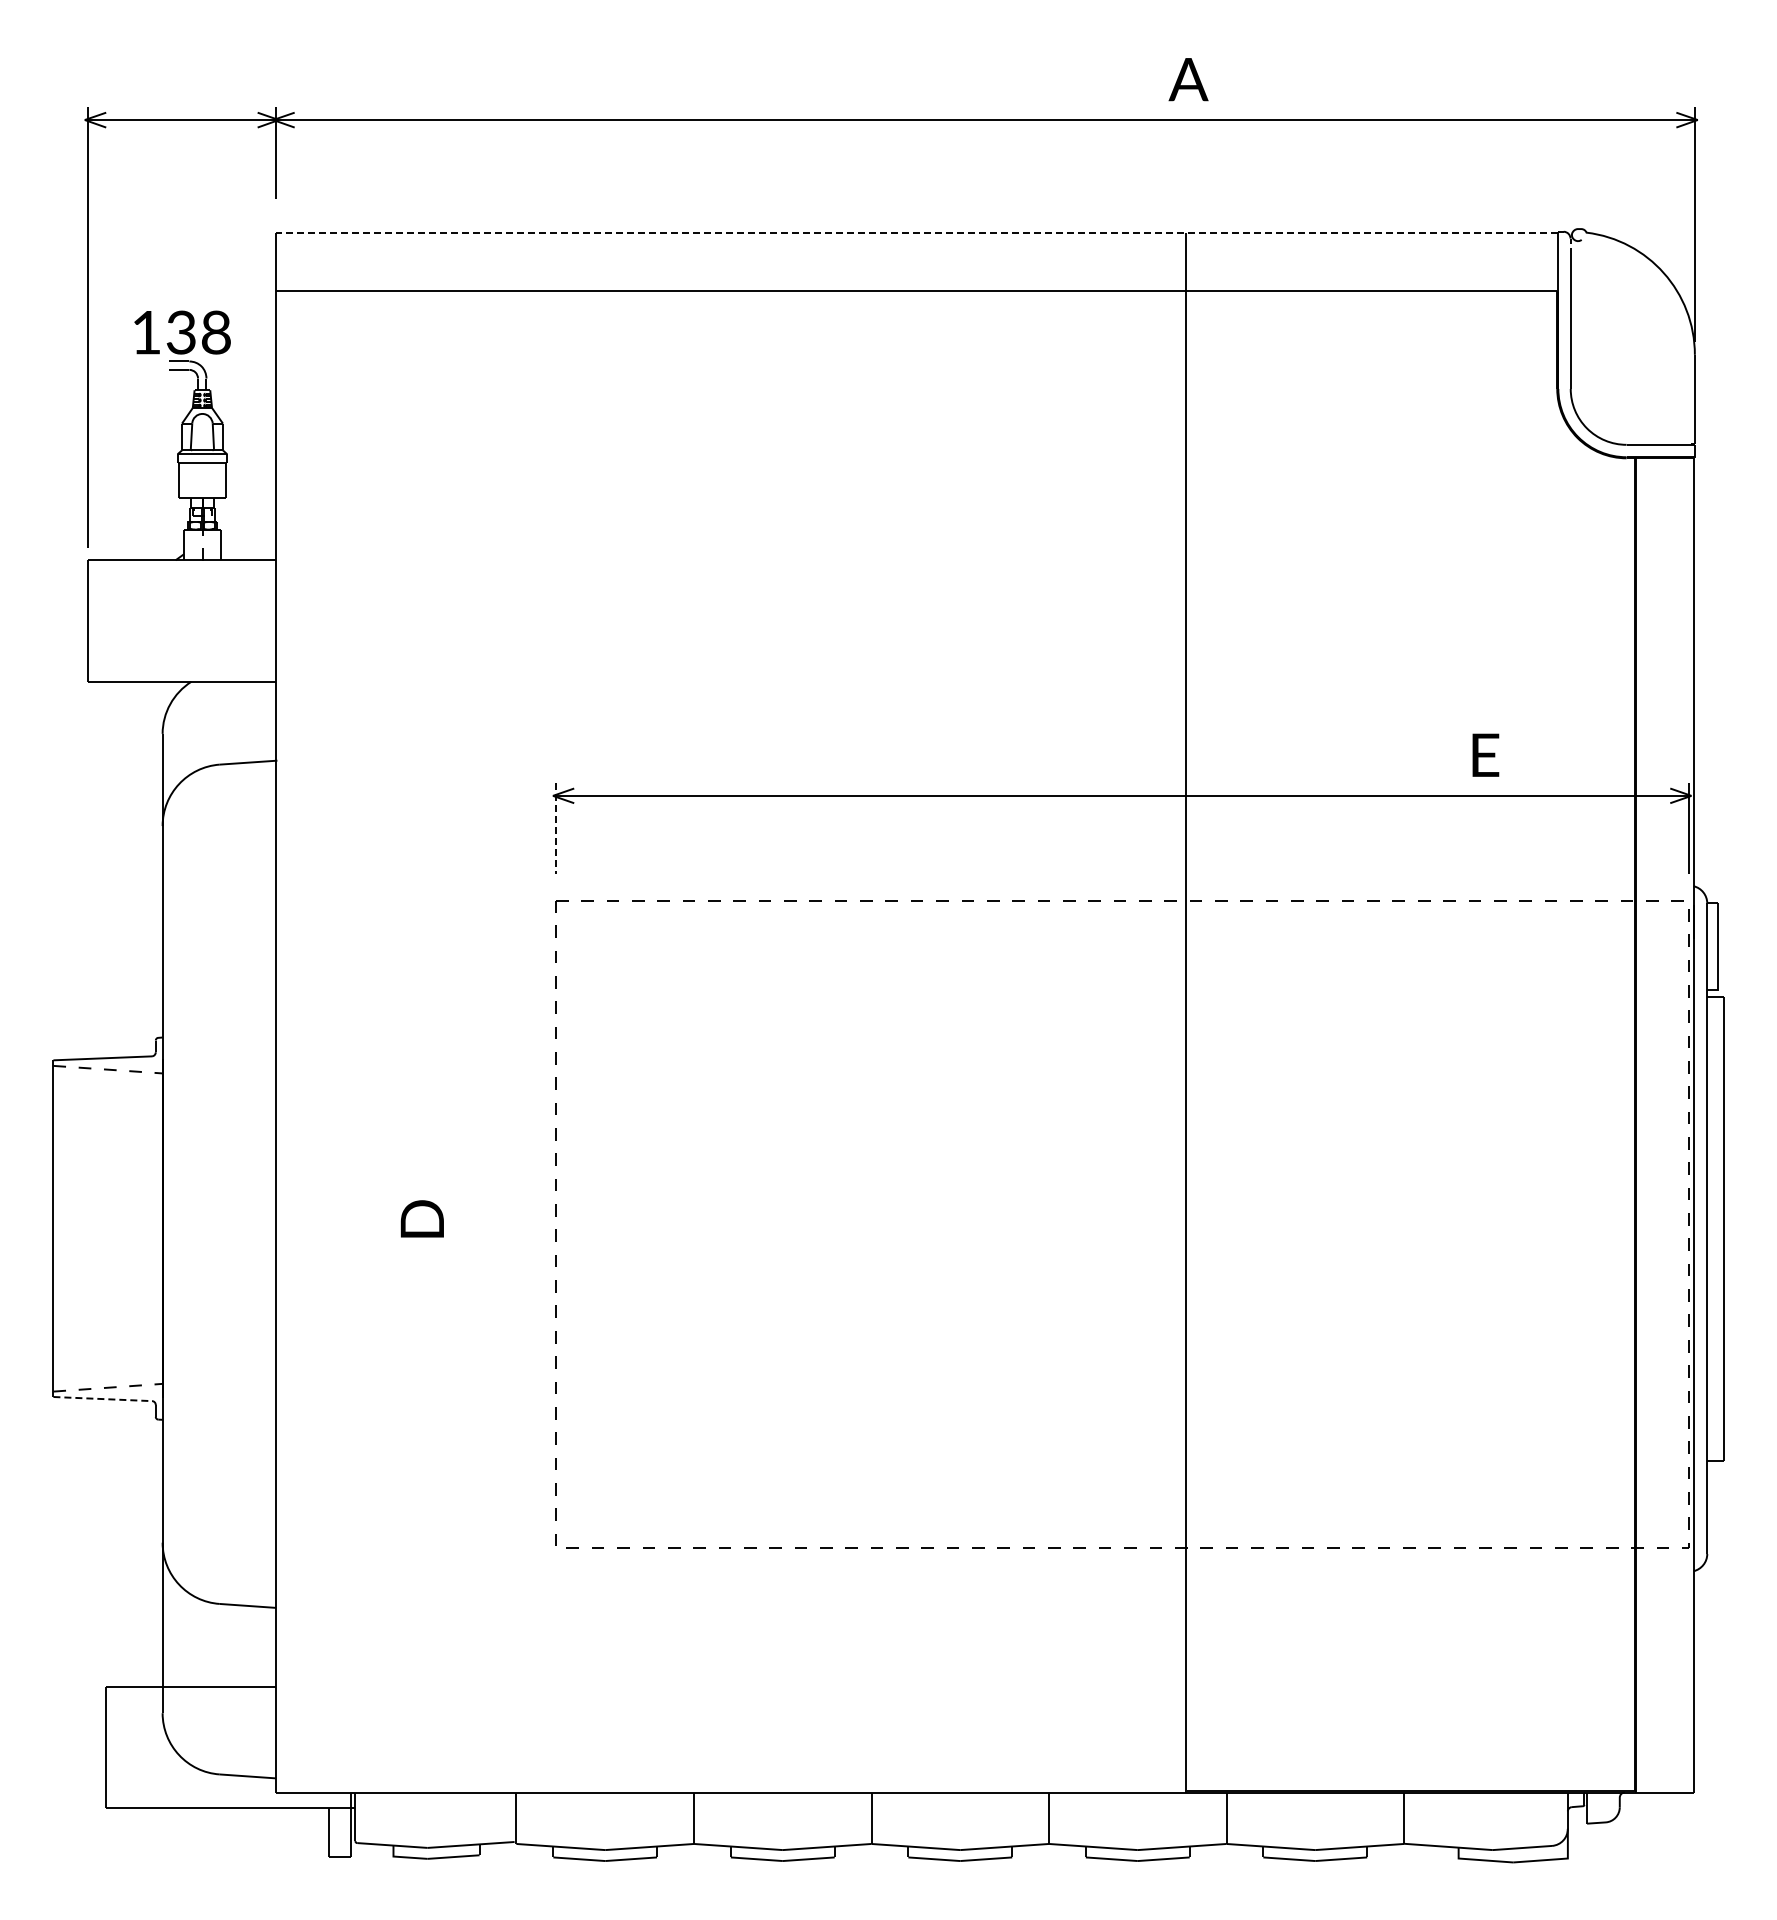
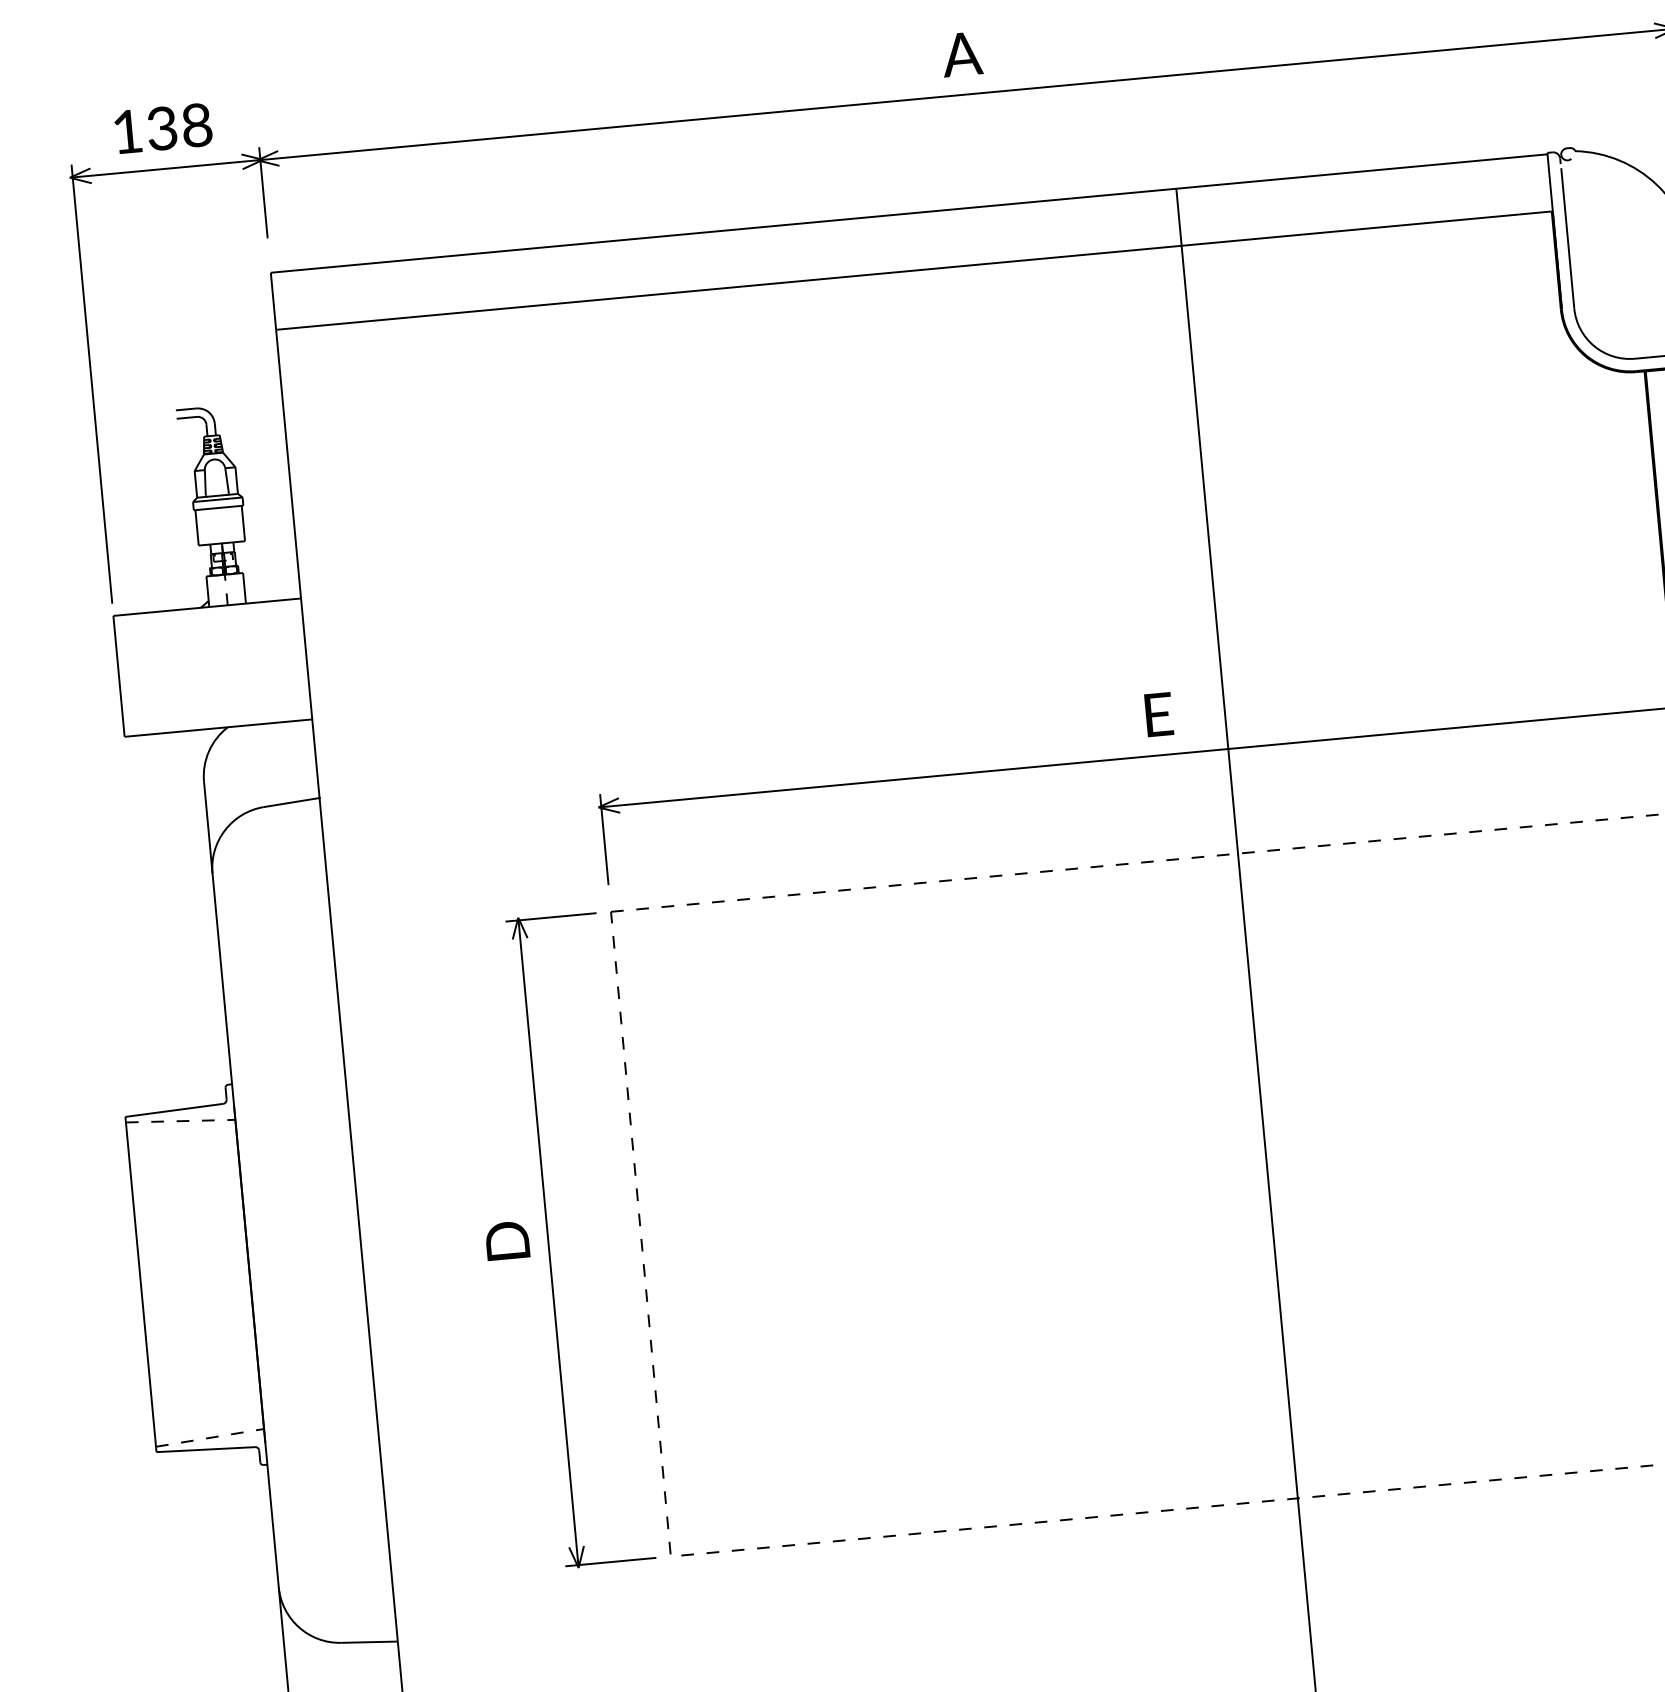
text: (1188, 79) -> (961, 54), moved
line: (916, 233) -> (908, 213), dashed -> solid
text: (182, 332) -> (163, 128), moved
text: (1485, 754) -> (1158, 713), moved
line: (555, 828) -> (603, 839), dashed -> solid
part: (463, 1224) -> (548, 1242), added
line: (103, 1399) -> (206, 1450), dashed -> solid

